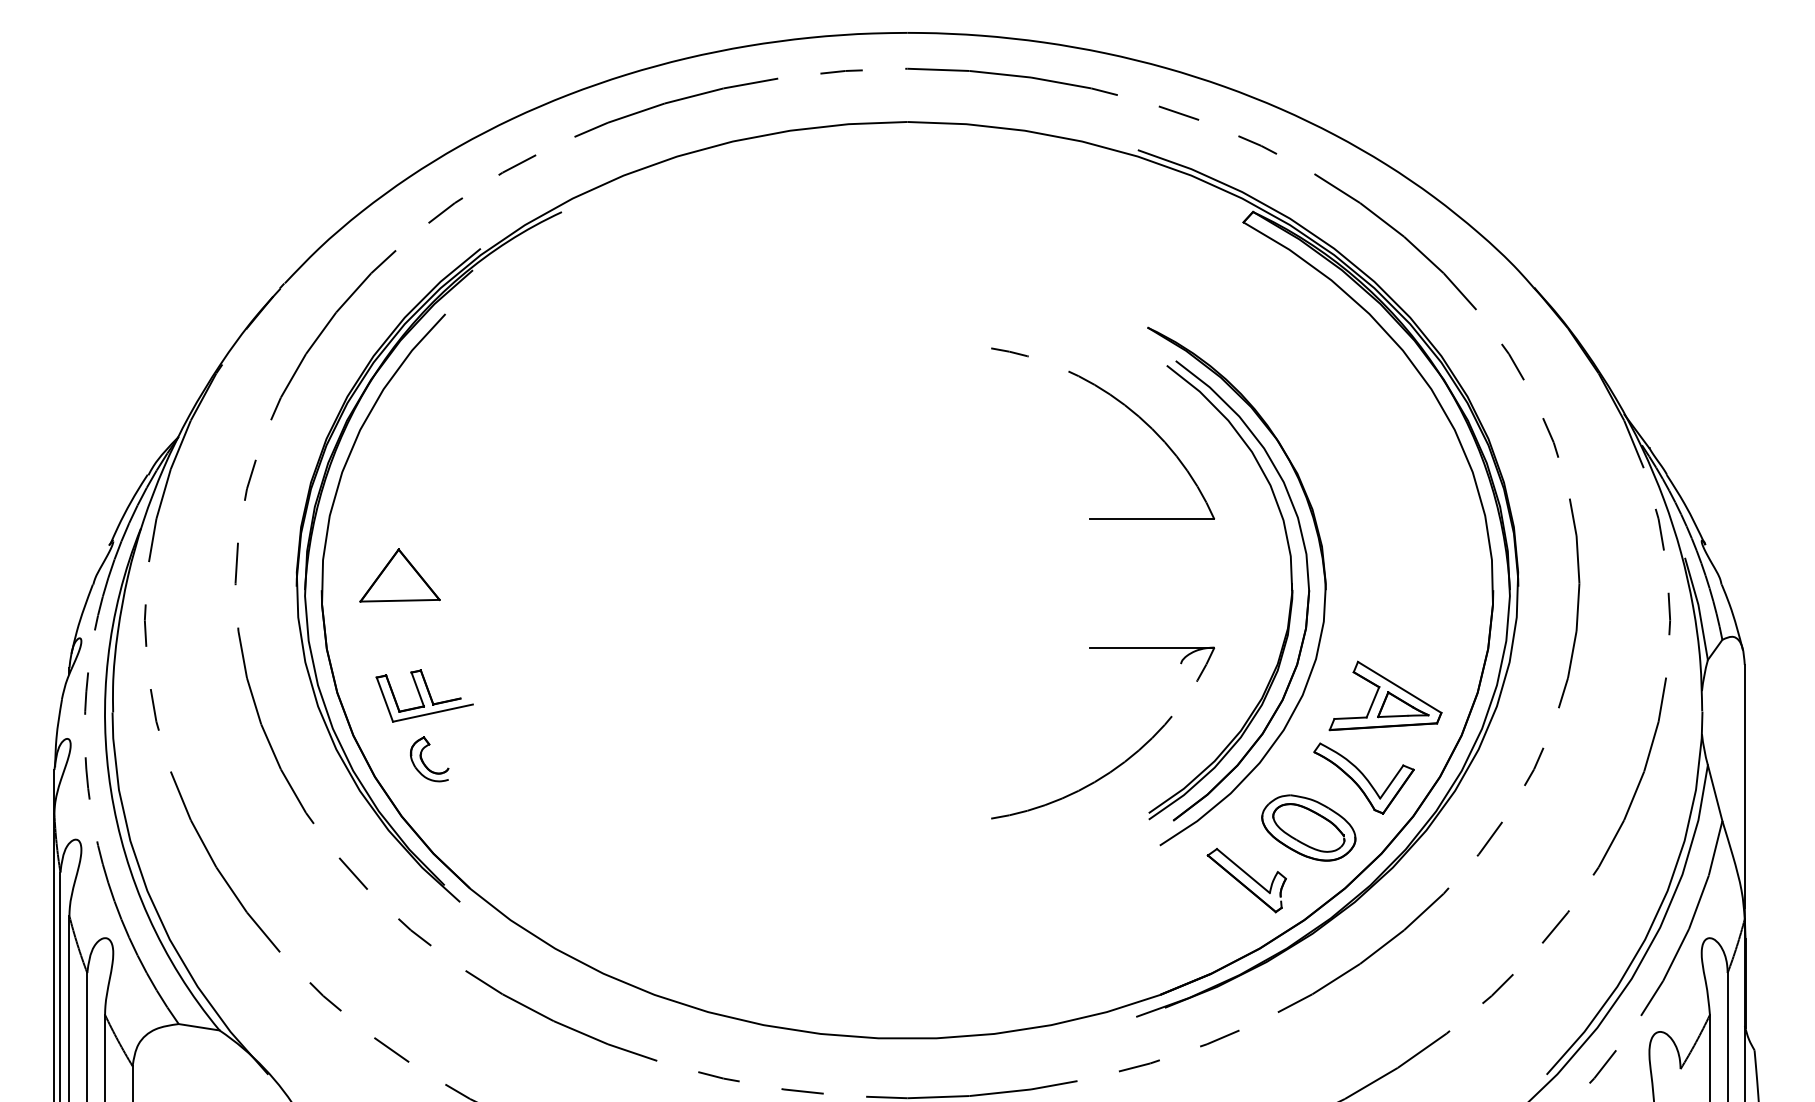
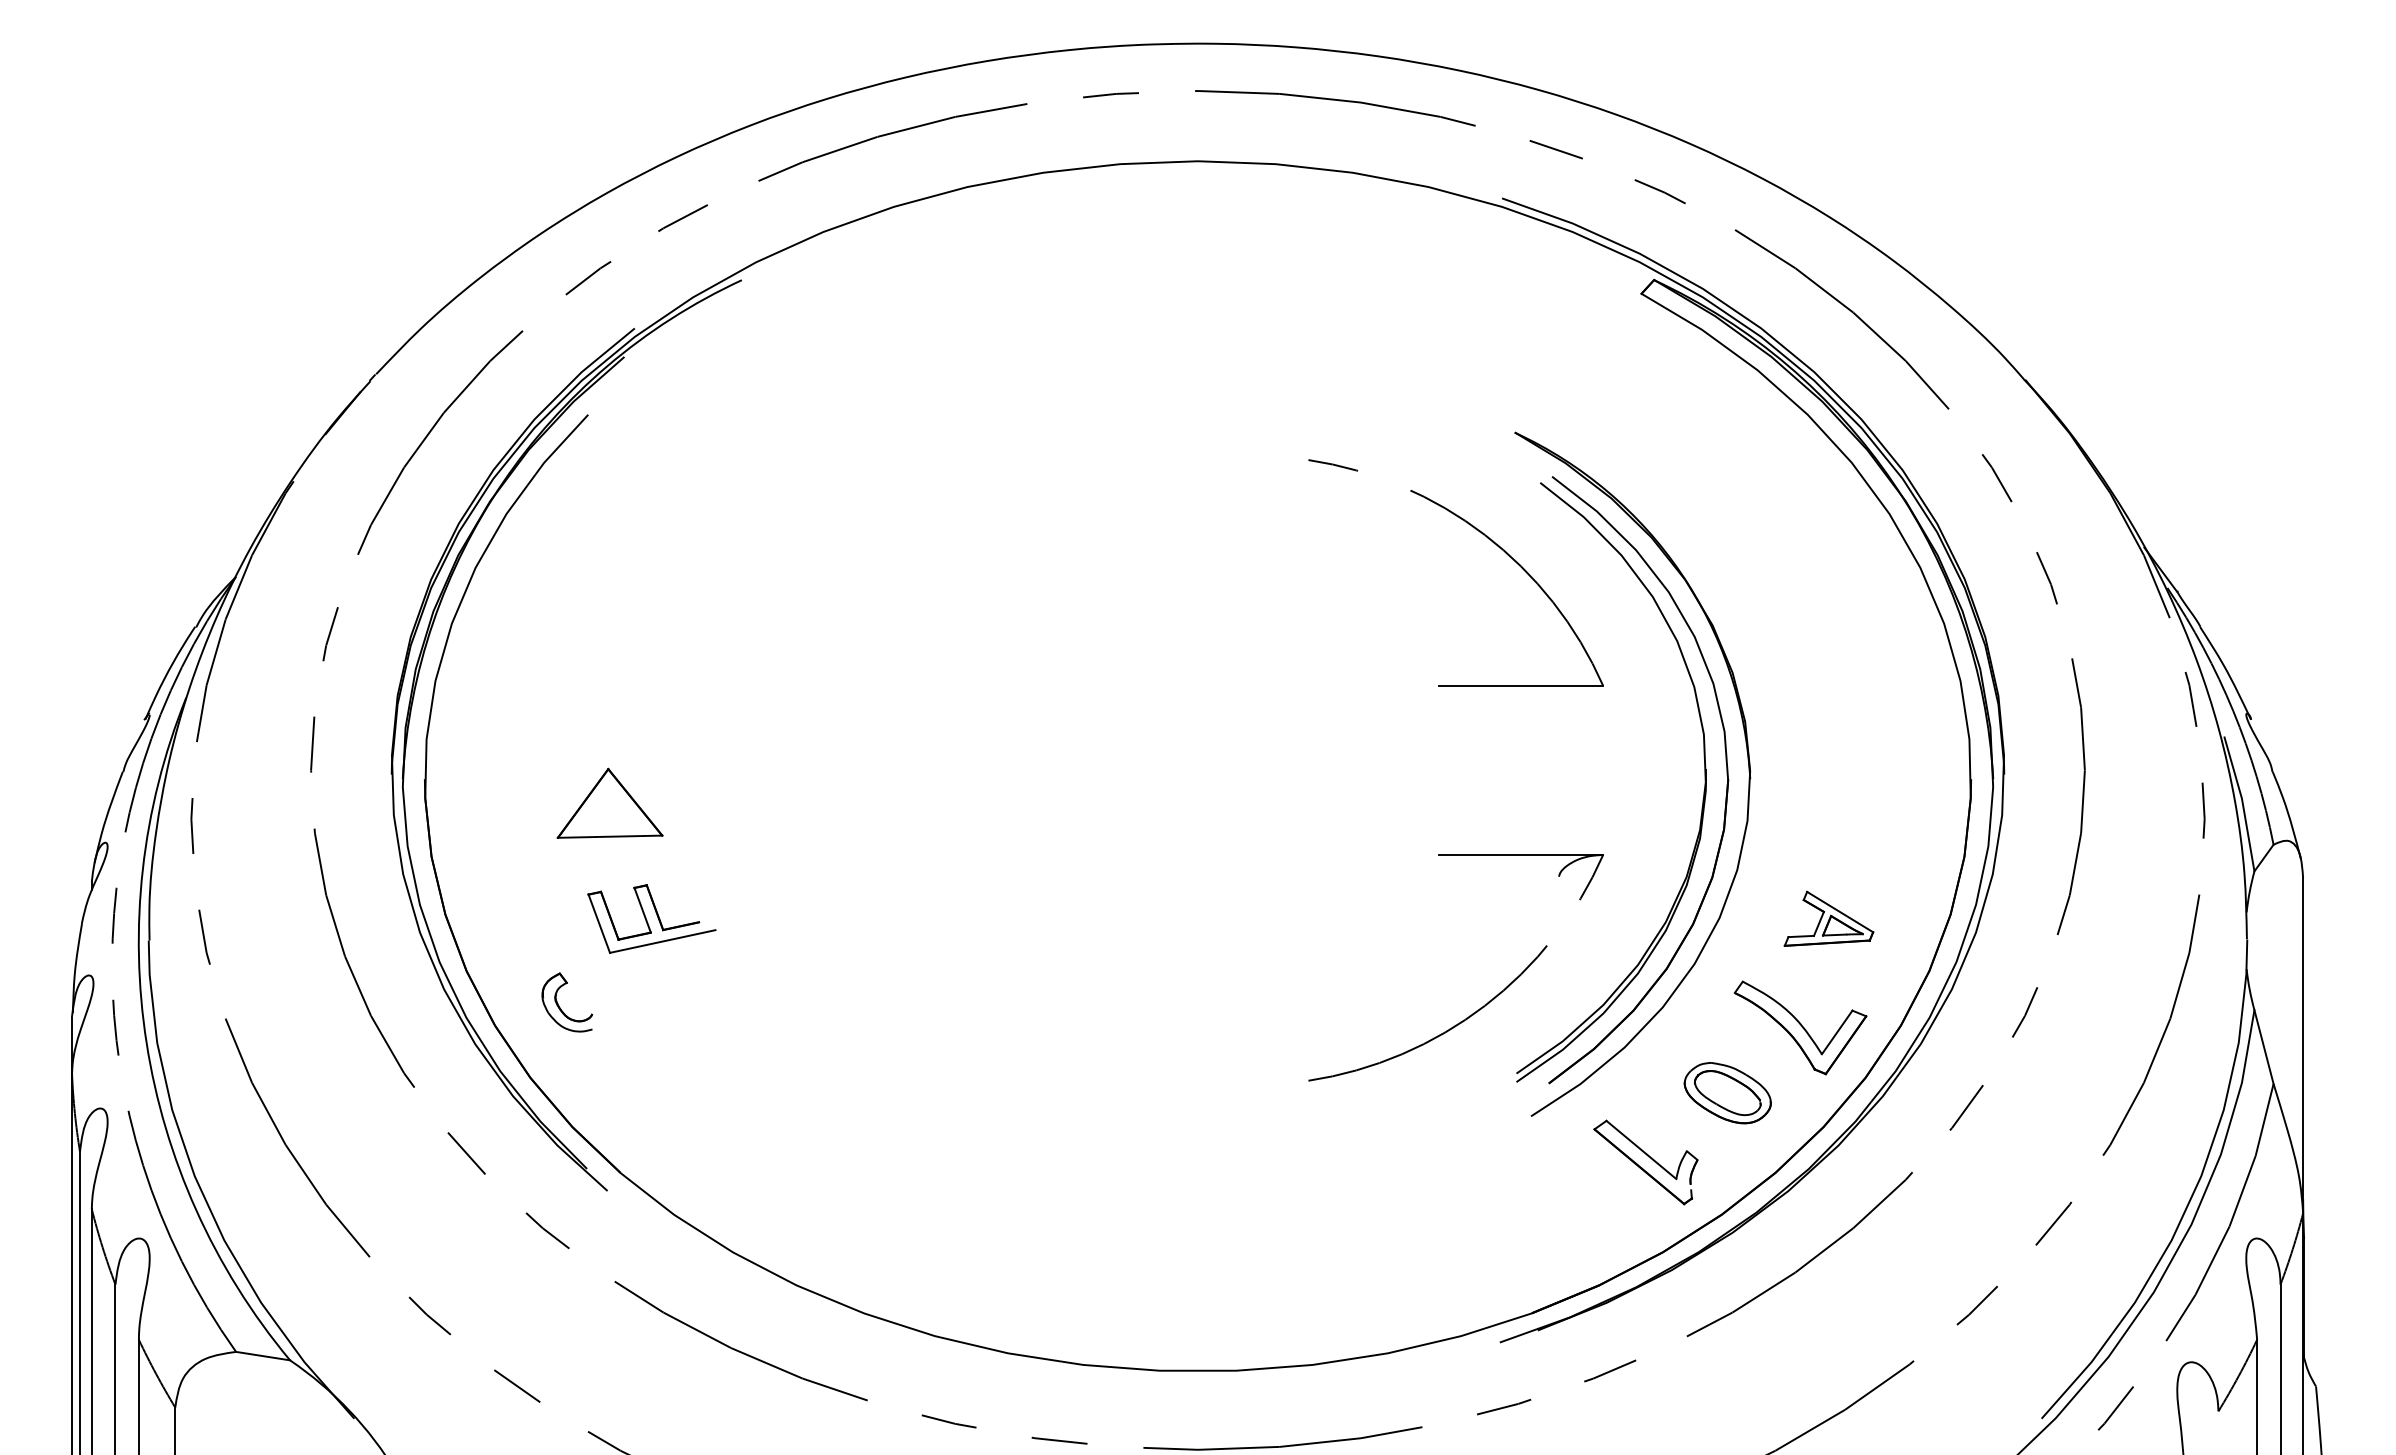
part: (399, 575) -> (609, 803), moved
part: (424, 695) -> (651, 918), moved
part: (1385, 695) -> (1828, 918), size x0.6
part: (1308, 827) -> (1727, 1092), size x0.7

